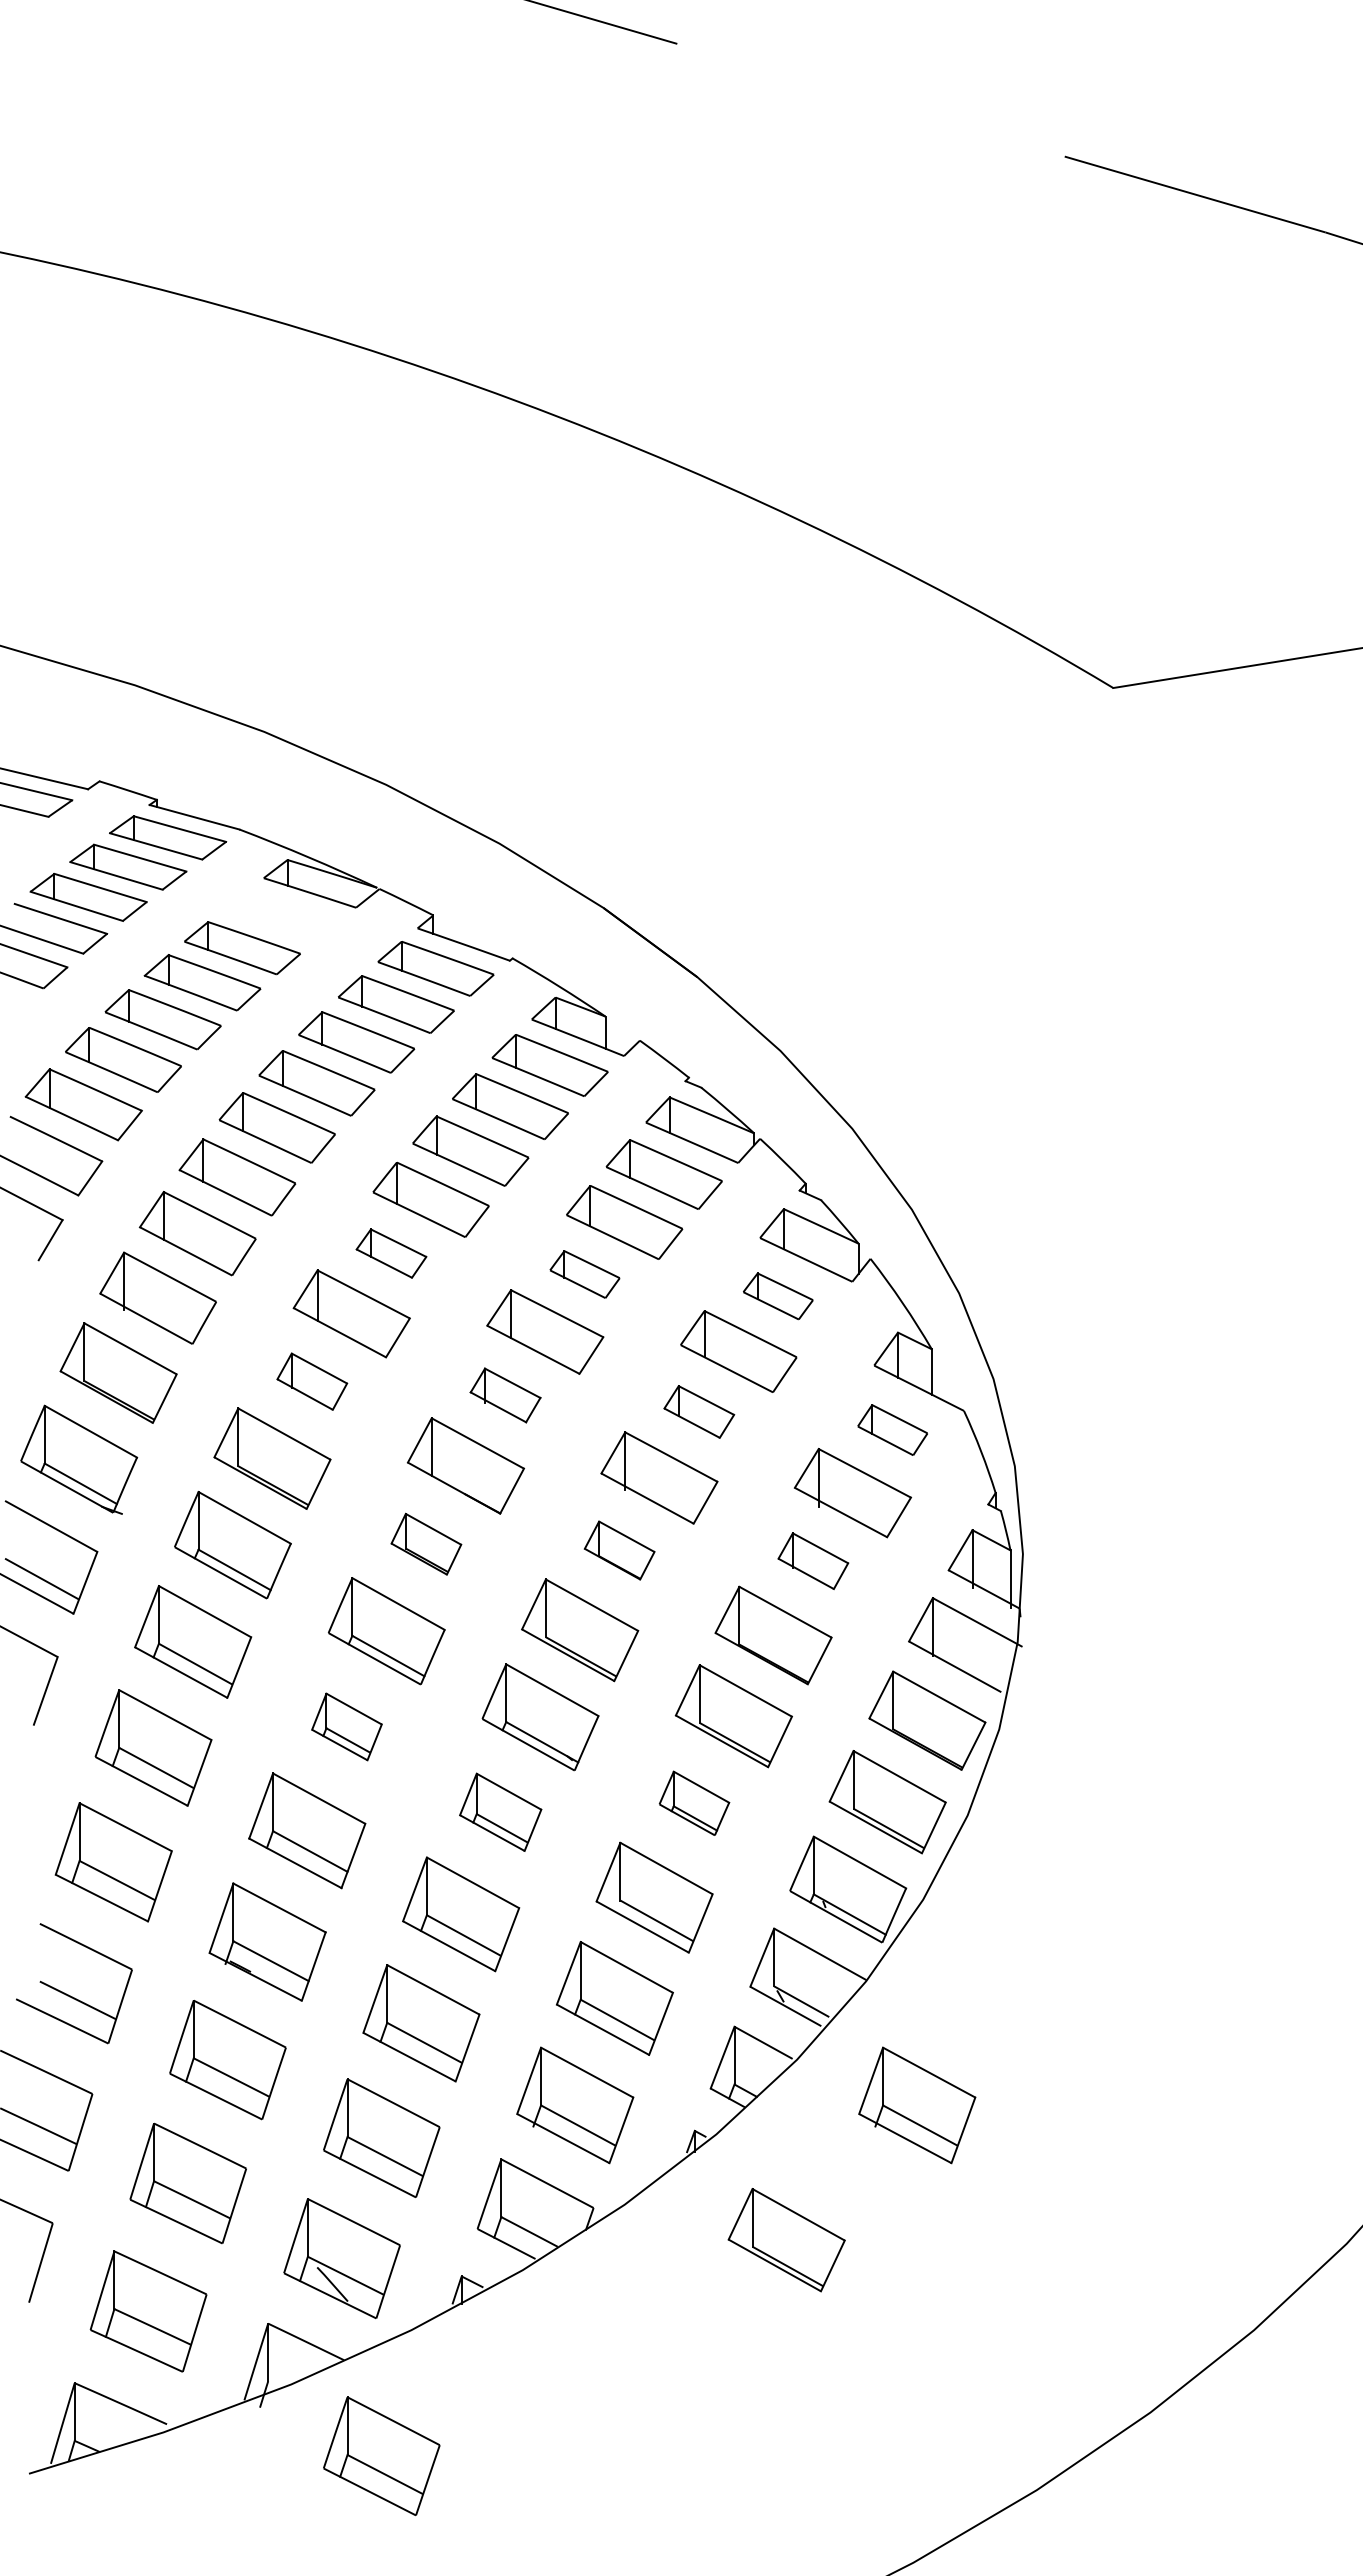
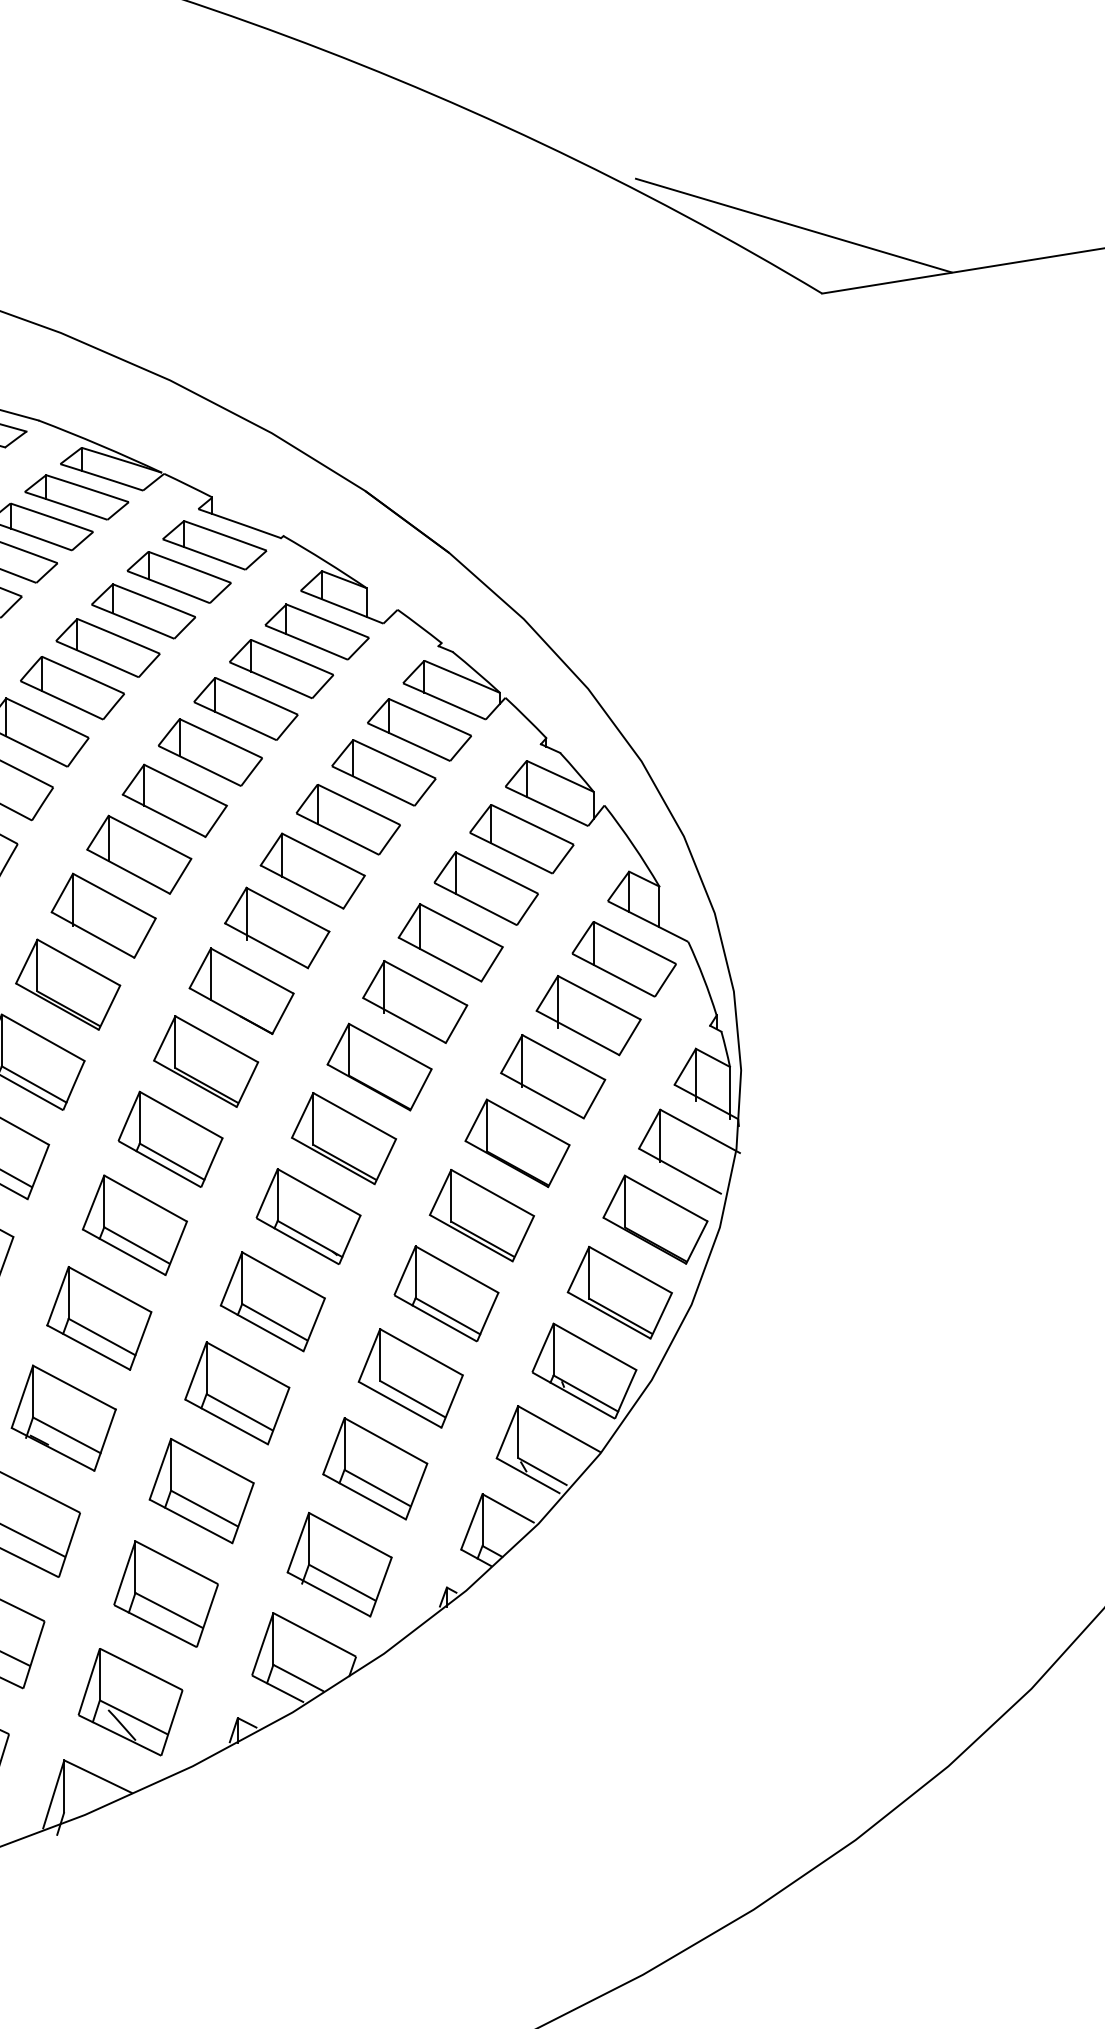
line: (1081, 611) -> (793, 224), added
part: (281, 914) -> (76, 496), added
part: (391, 1253) -> (174, 800), size x1.67
part: (584, 1274) -> (347, 819), size x1.67
part: (777, 1296) -> (521, 839), size x1.67
part: (312, 1381) -> (104, 915), size x1.67
part: (505, 1395) -> (277, 928), size x1.67
part: (699, 1411) -> (451, 942), size x1.67
part: (892, 1429) -> (624, 958), size x1.67
part: (426, 1543) -> (206, 1060), size x1.67
part: (619, 1550) -> (379, 1067), size x1.67
part: (813, 1560) -> (553, 1076), size x1.67
part: (346, 1726) -> (134, 1224), size x1.67
part: (694, 1803) -> (446, 1293), size x1.67
part: (500, 1812) -> (272, 1302), size x1.43
part: (917, 2105) -> (646, 1564), removed
part: (786, 2240) -> (529, 1685), removed
part: (381, 2455) -> (165, 1878), removed

